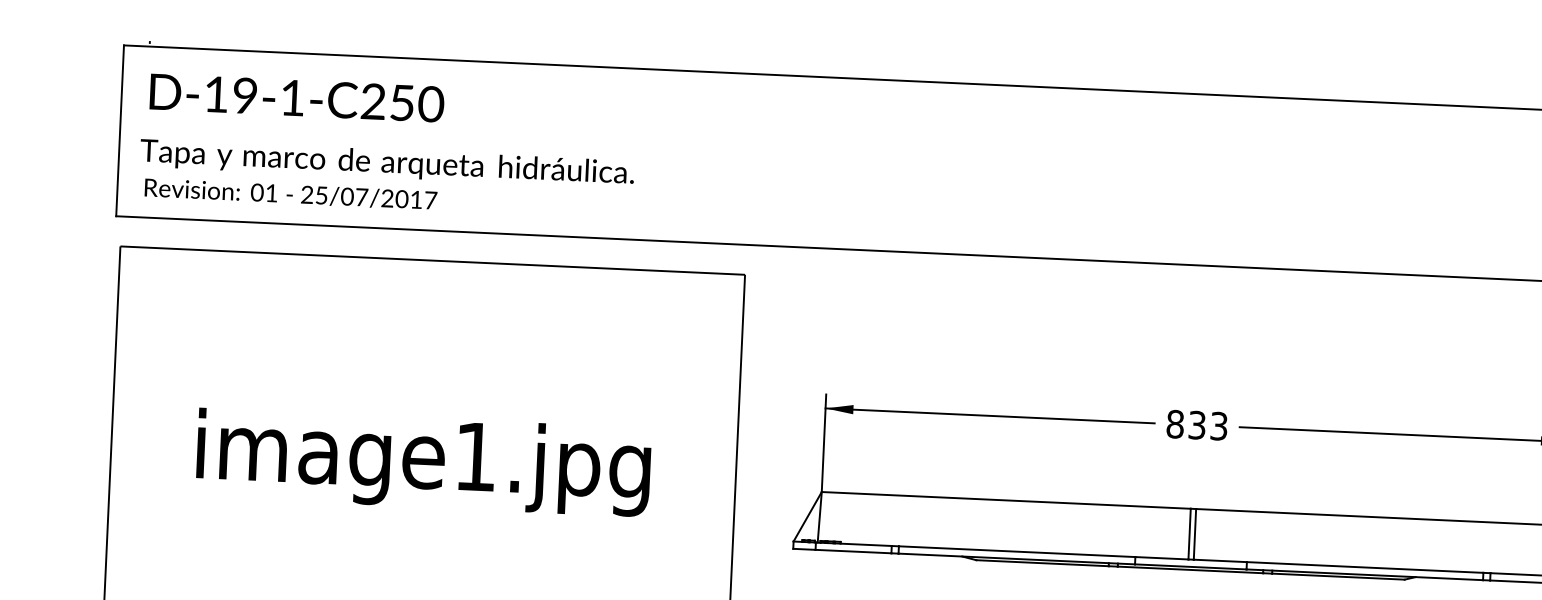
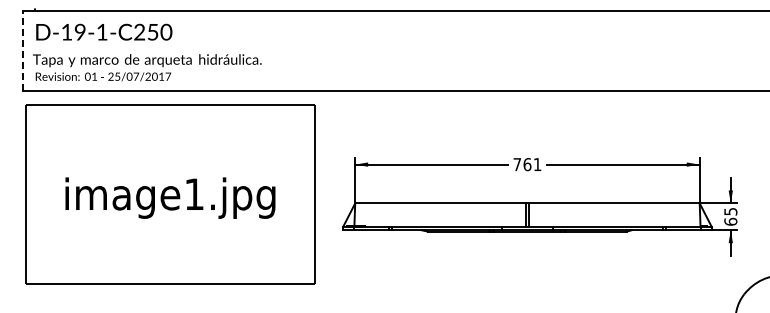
line: (120, 131) -> (23, 51), solid -> dashed
text: (1197, 425) -> (527, 164), 833 -> 761

